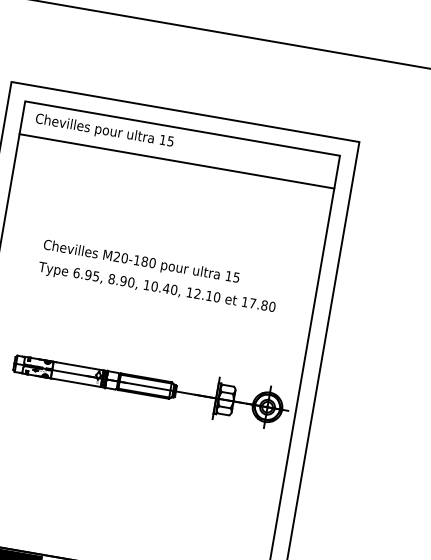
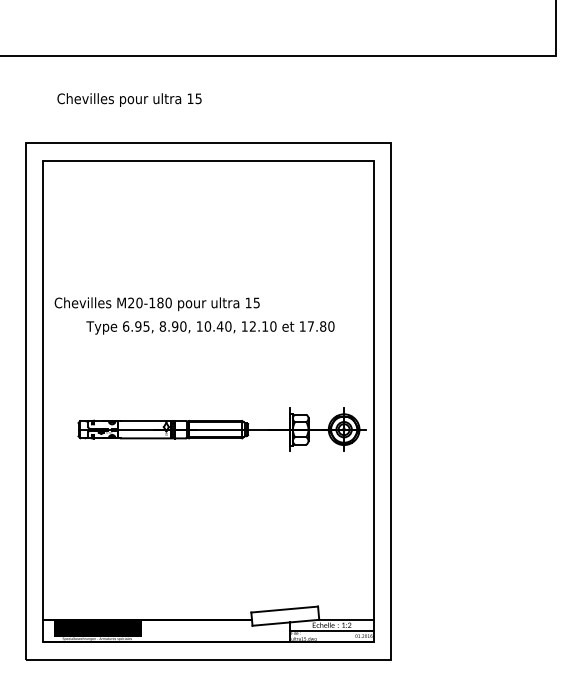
text: (104, 130) -> (129, 99), moved
line: (176, 161) -> (208, 195), removed
text: (140, 262) -> (156, 304), moved

